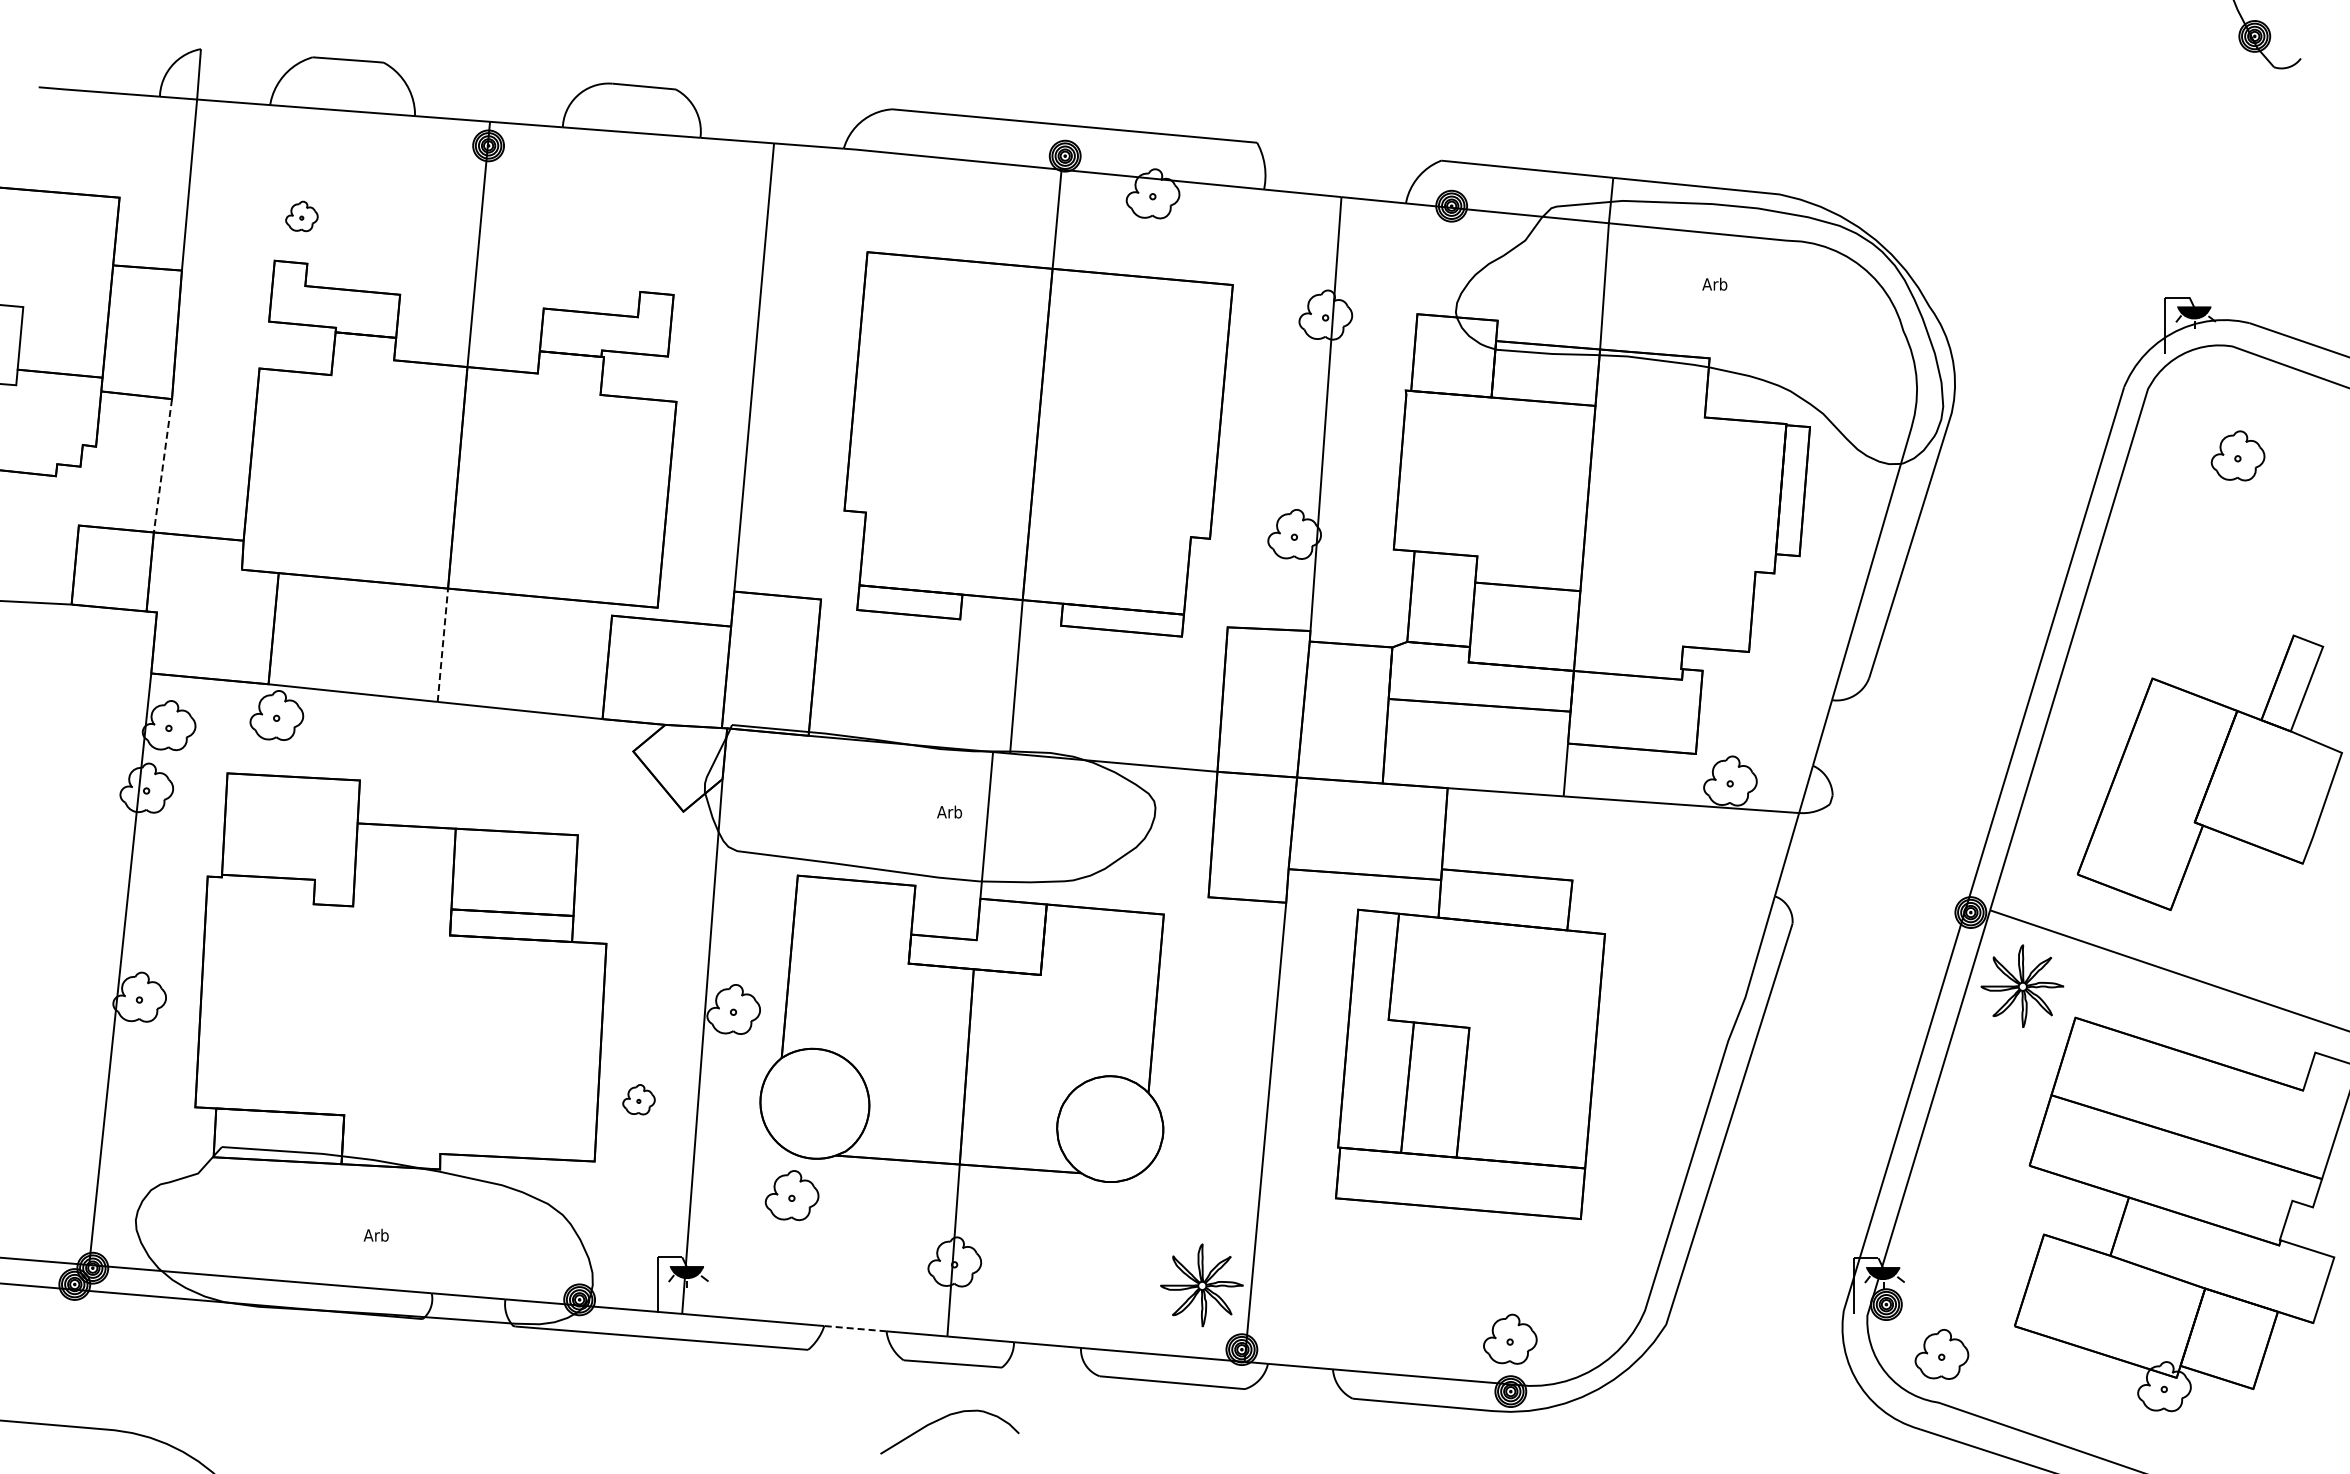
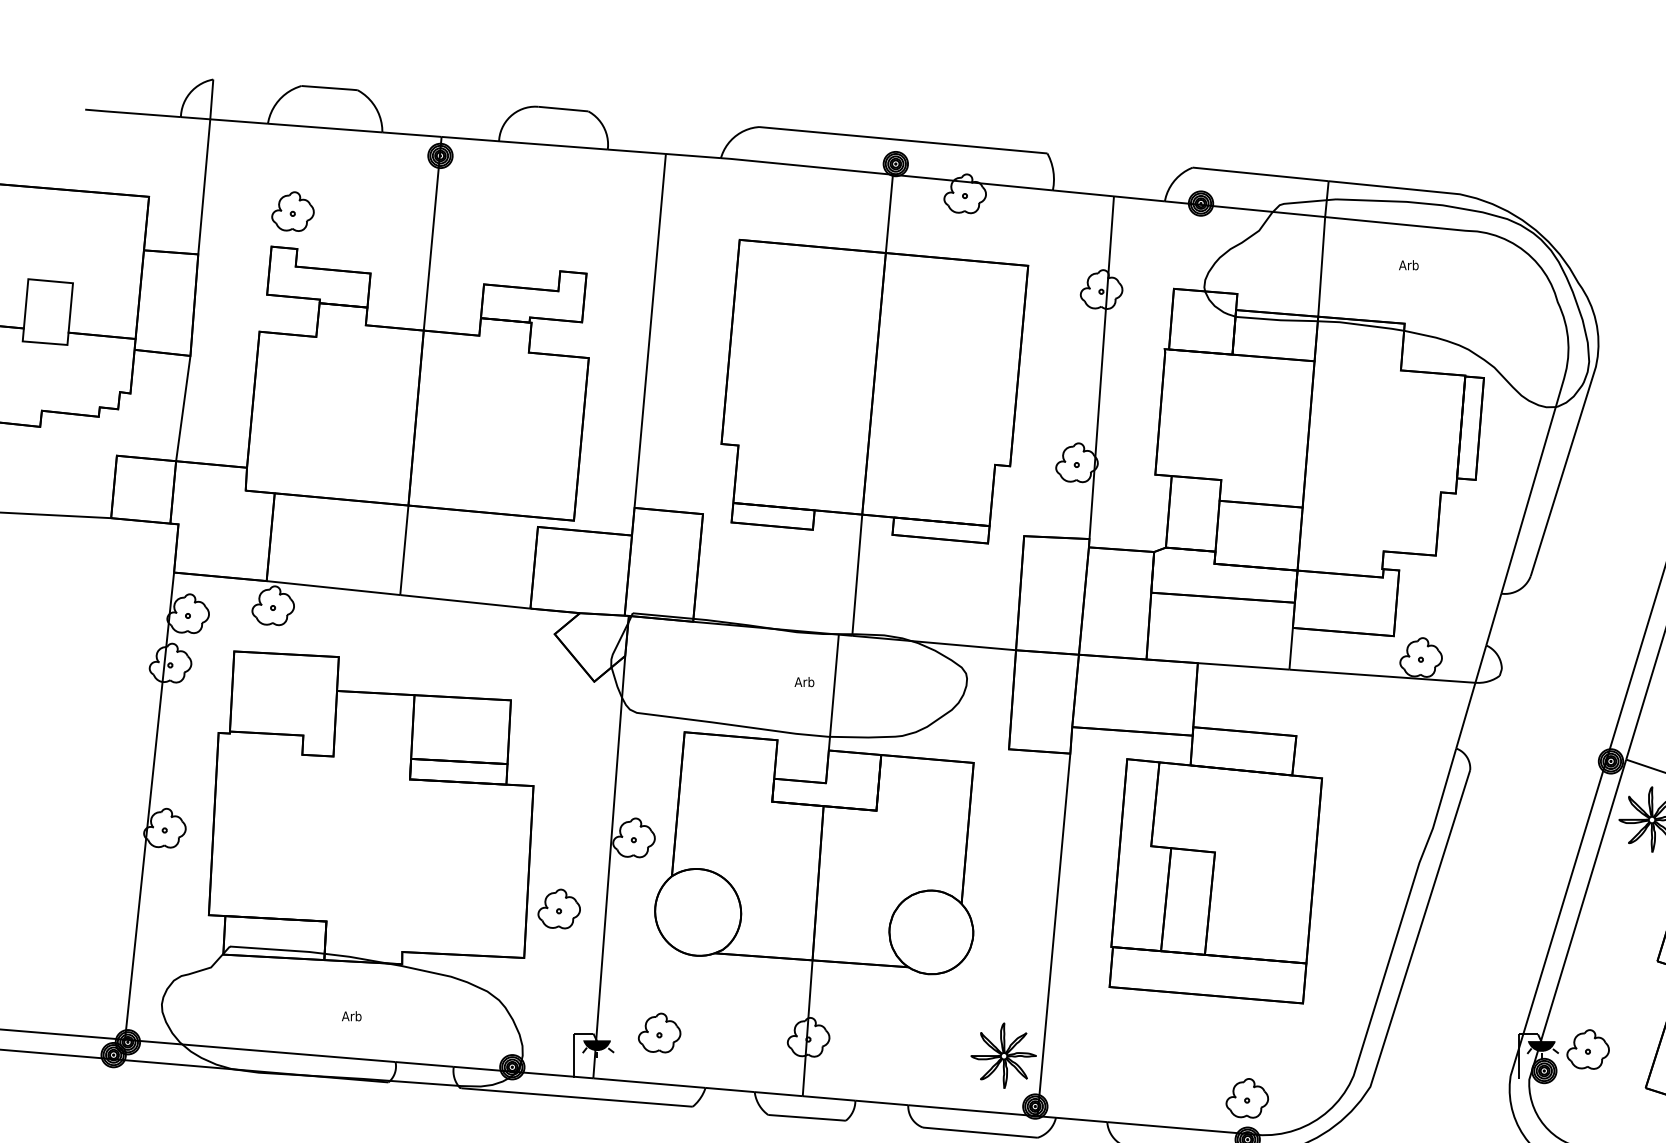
part: (301, 216) -> (292, 211), size x1.67
line: (162, 466) -> (182, 409), dashed -> solid
line: (442, 645) -> (404, 550), dashed -> solid
part: (638, 1099) -> (558, 909), size x1.67
part: (791, 1195) -> (659, 1032), moved
line: (854, 1328) -> (729, 1089), dashed -> solid
part: (1941, 1354) -> (1587, 1049), moved

